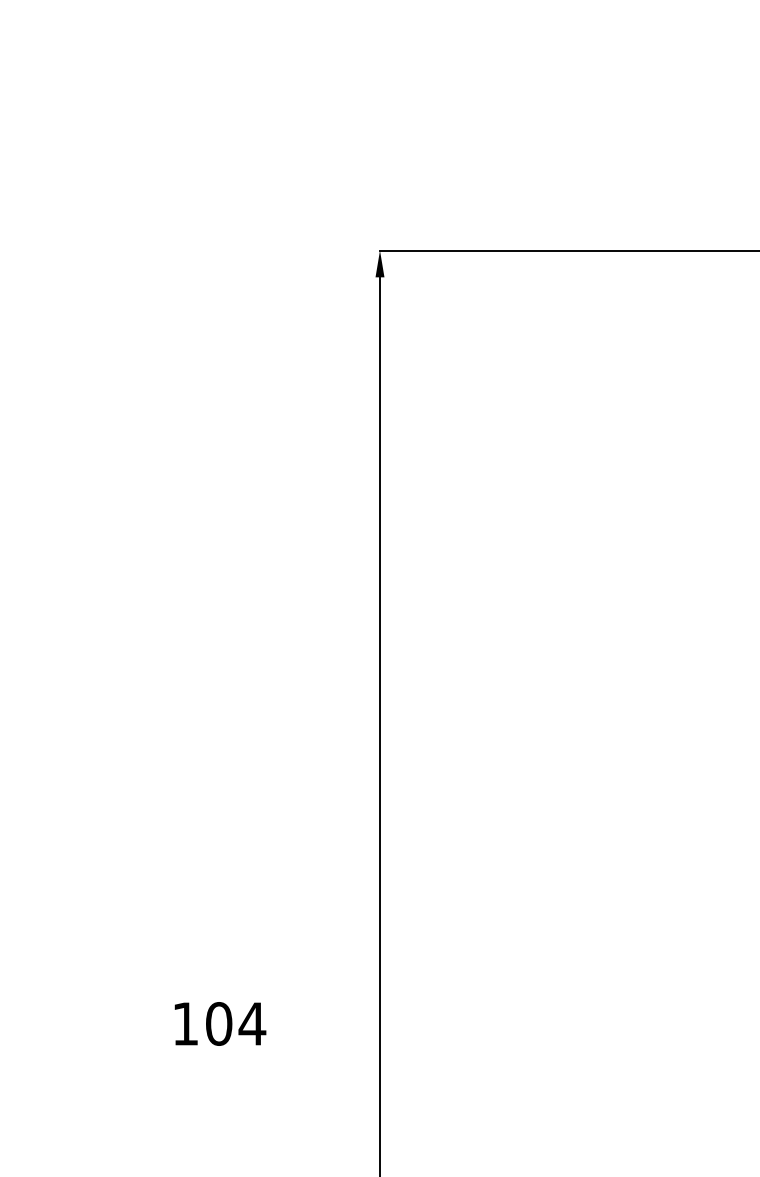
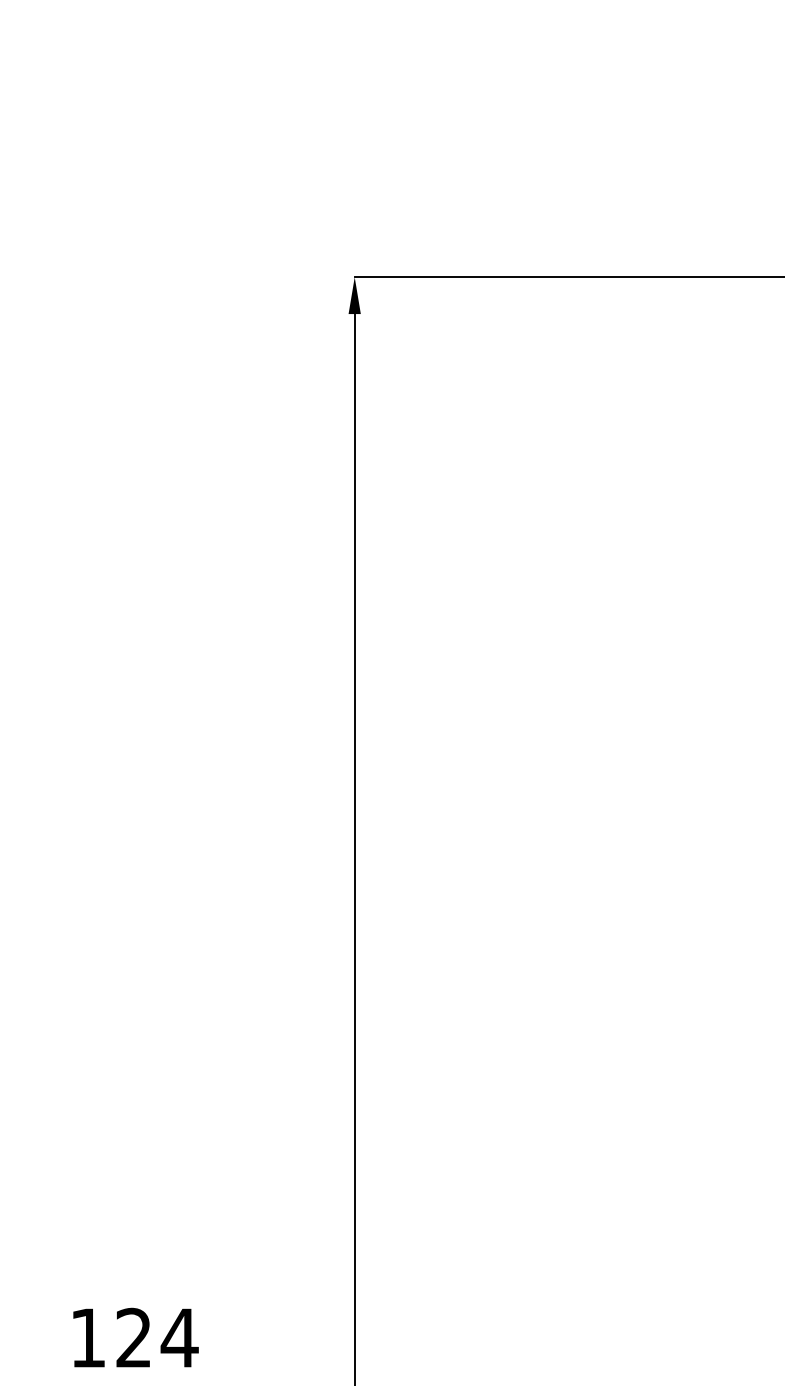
text: (219, 1023) -> (134, 1337), 104 -> 124

